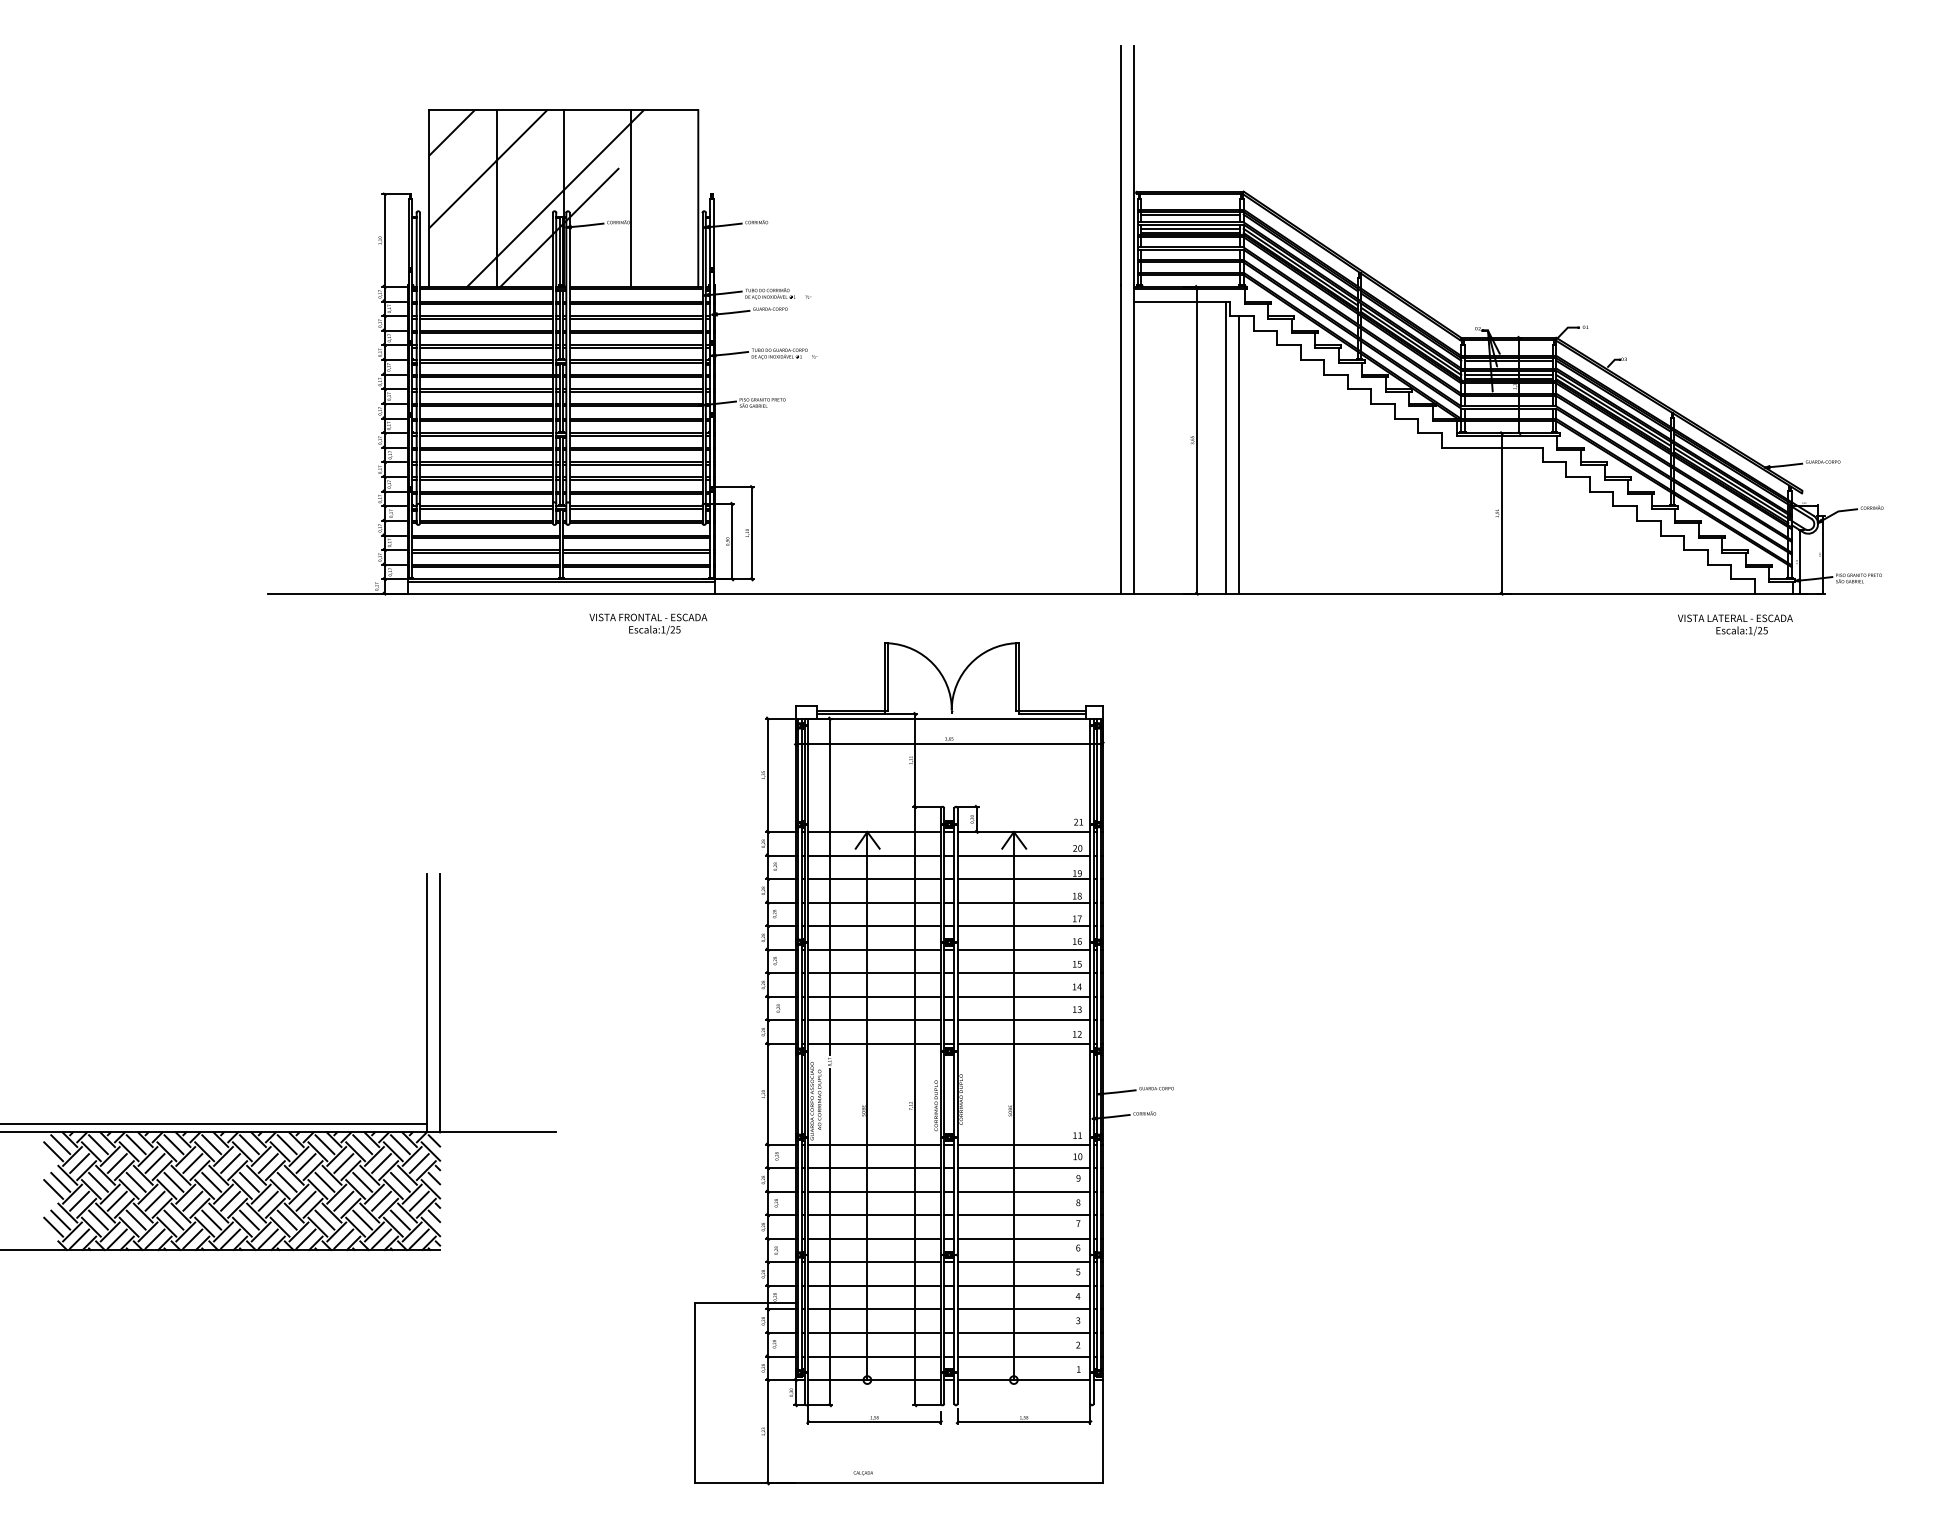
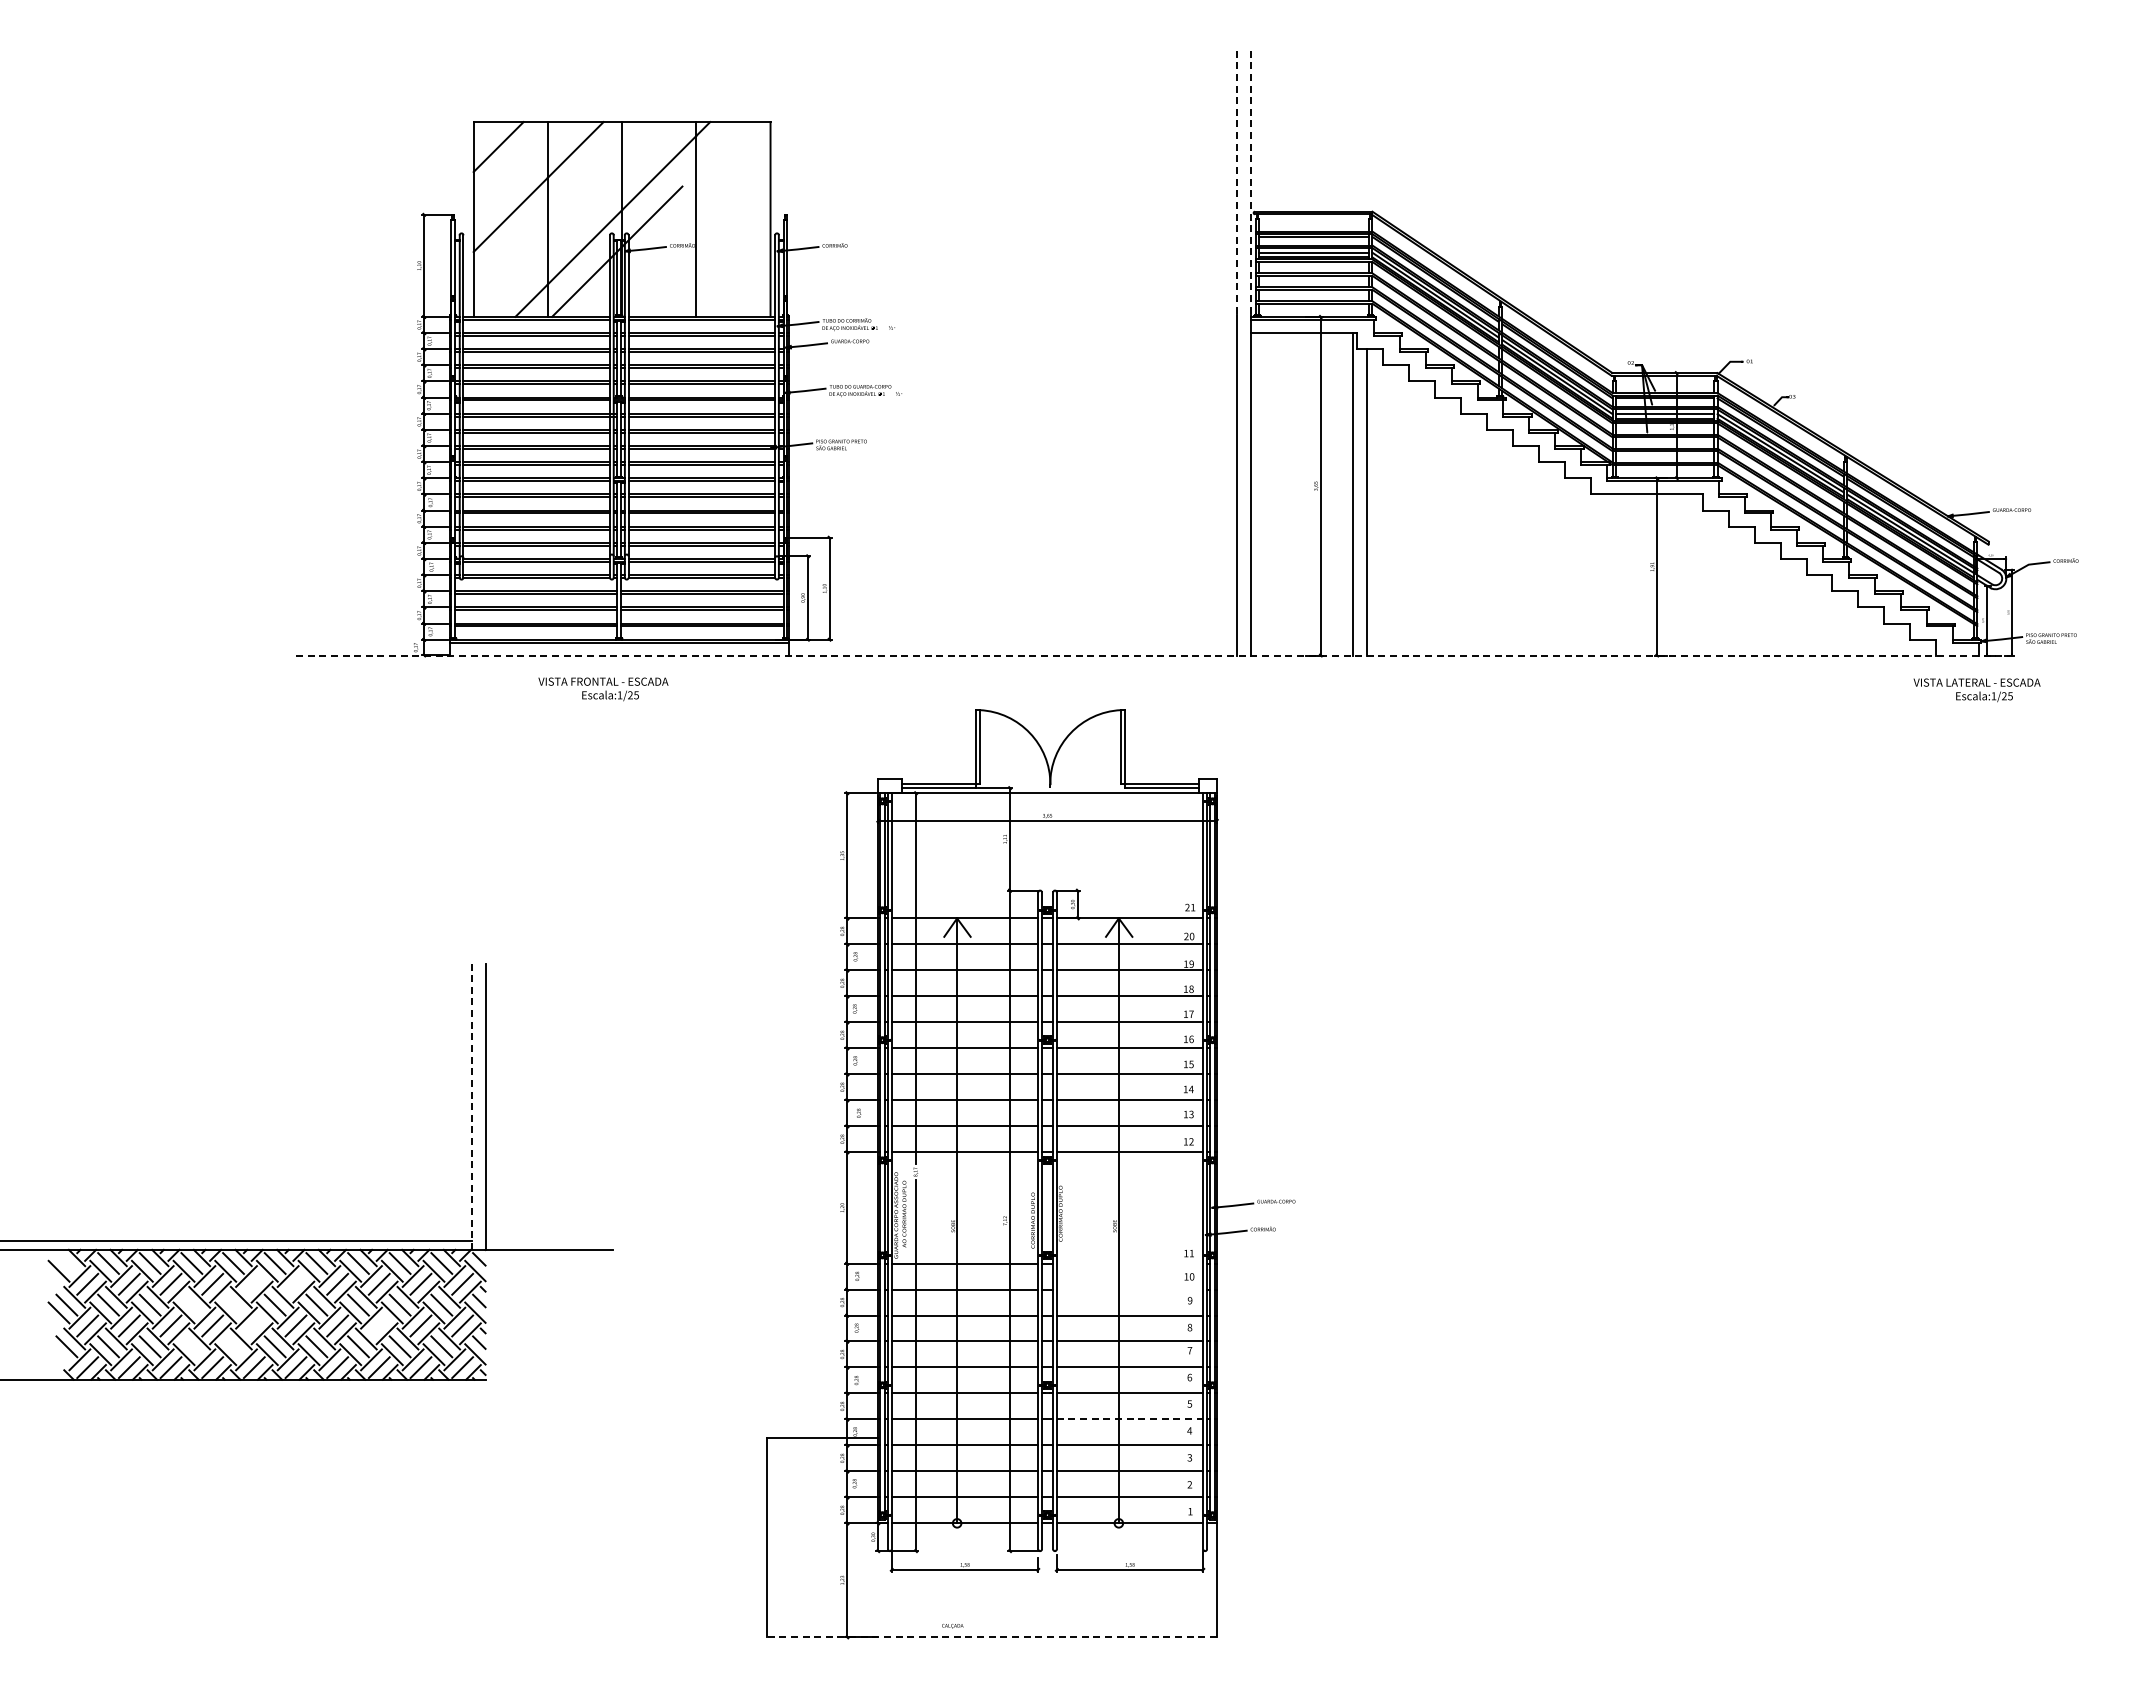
line: (1121, 166) -> (1237, 183), solid -> dashed
line: (1134, 166) -> (1251, 183), solid -> dashed
line: (1044, 593) -> (1152, 655), solid -> dashed
text: (648, 624) -> (603, 689), moved
text: (1734, 625) -> (1976, 690), moved
line: (427, 1003) -> (471, 1107), solid -> dashed
line: (60, 1144) -> (66, 1263), removed
line: (1023, 1144) -> (1129, 1263), removed
line: (229, 1162) -> (253, 1283), removed
line: (267, 1162) -> (295, 1283), removed
line: (1023, 1168) -> (1129, 1289), removed
line: (173, 1181) -> (191, 1304), removed
line: (211, 1181) -> (233, 1304), removed
line: (229, 1200) -> (253, 1325), removed
line: (343, 1200) -> (378, 1325), removed
line: (173, 1219) -> (191, 1346), removed
line: (211, 1219) -> (233, 1346), removed
line: (53, 1227) -> (58, 1354), removed
line: (1024, 1286) -> (1130, 1419), solid -> dashed
line: (898, 1483) -> (991, 1637), solid -> dashed

